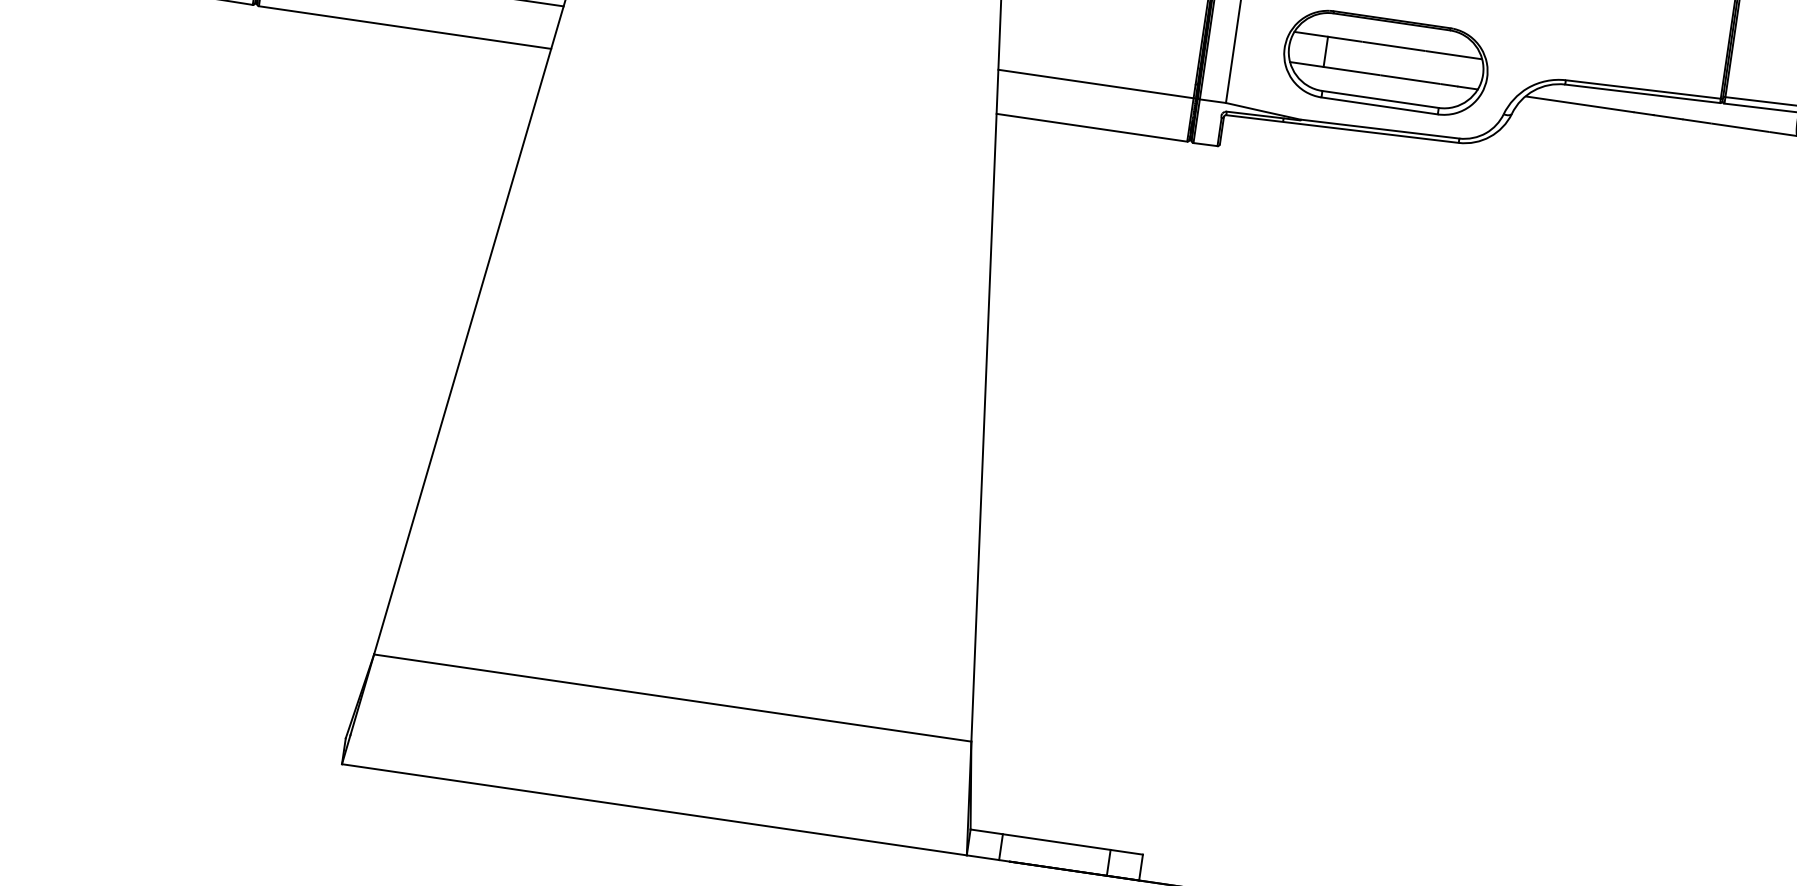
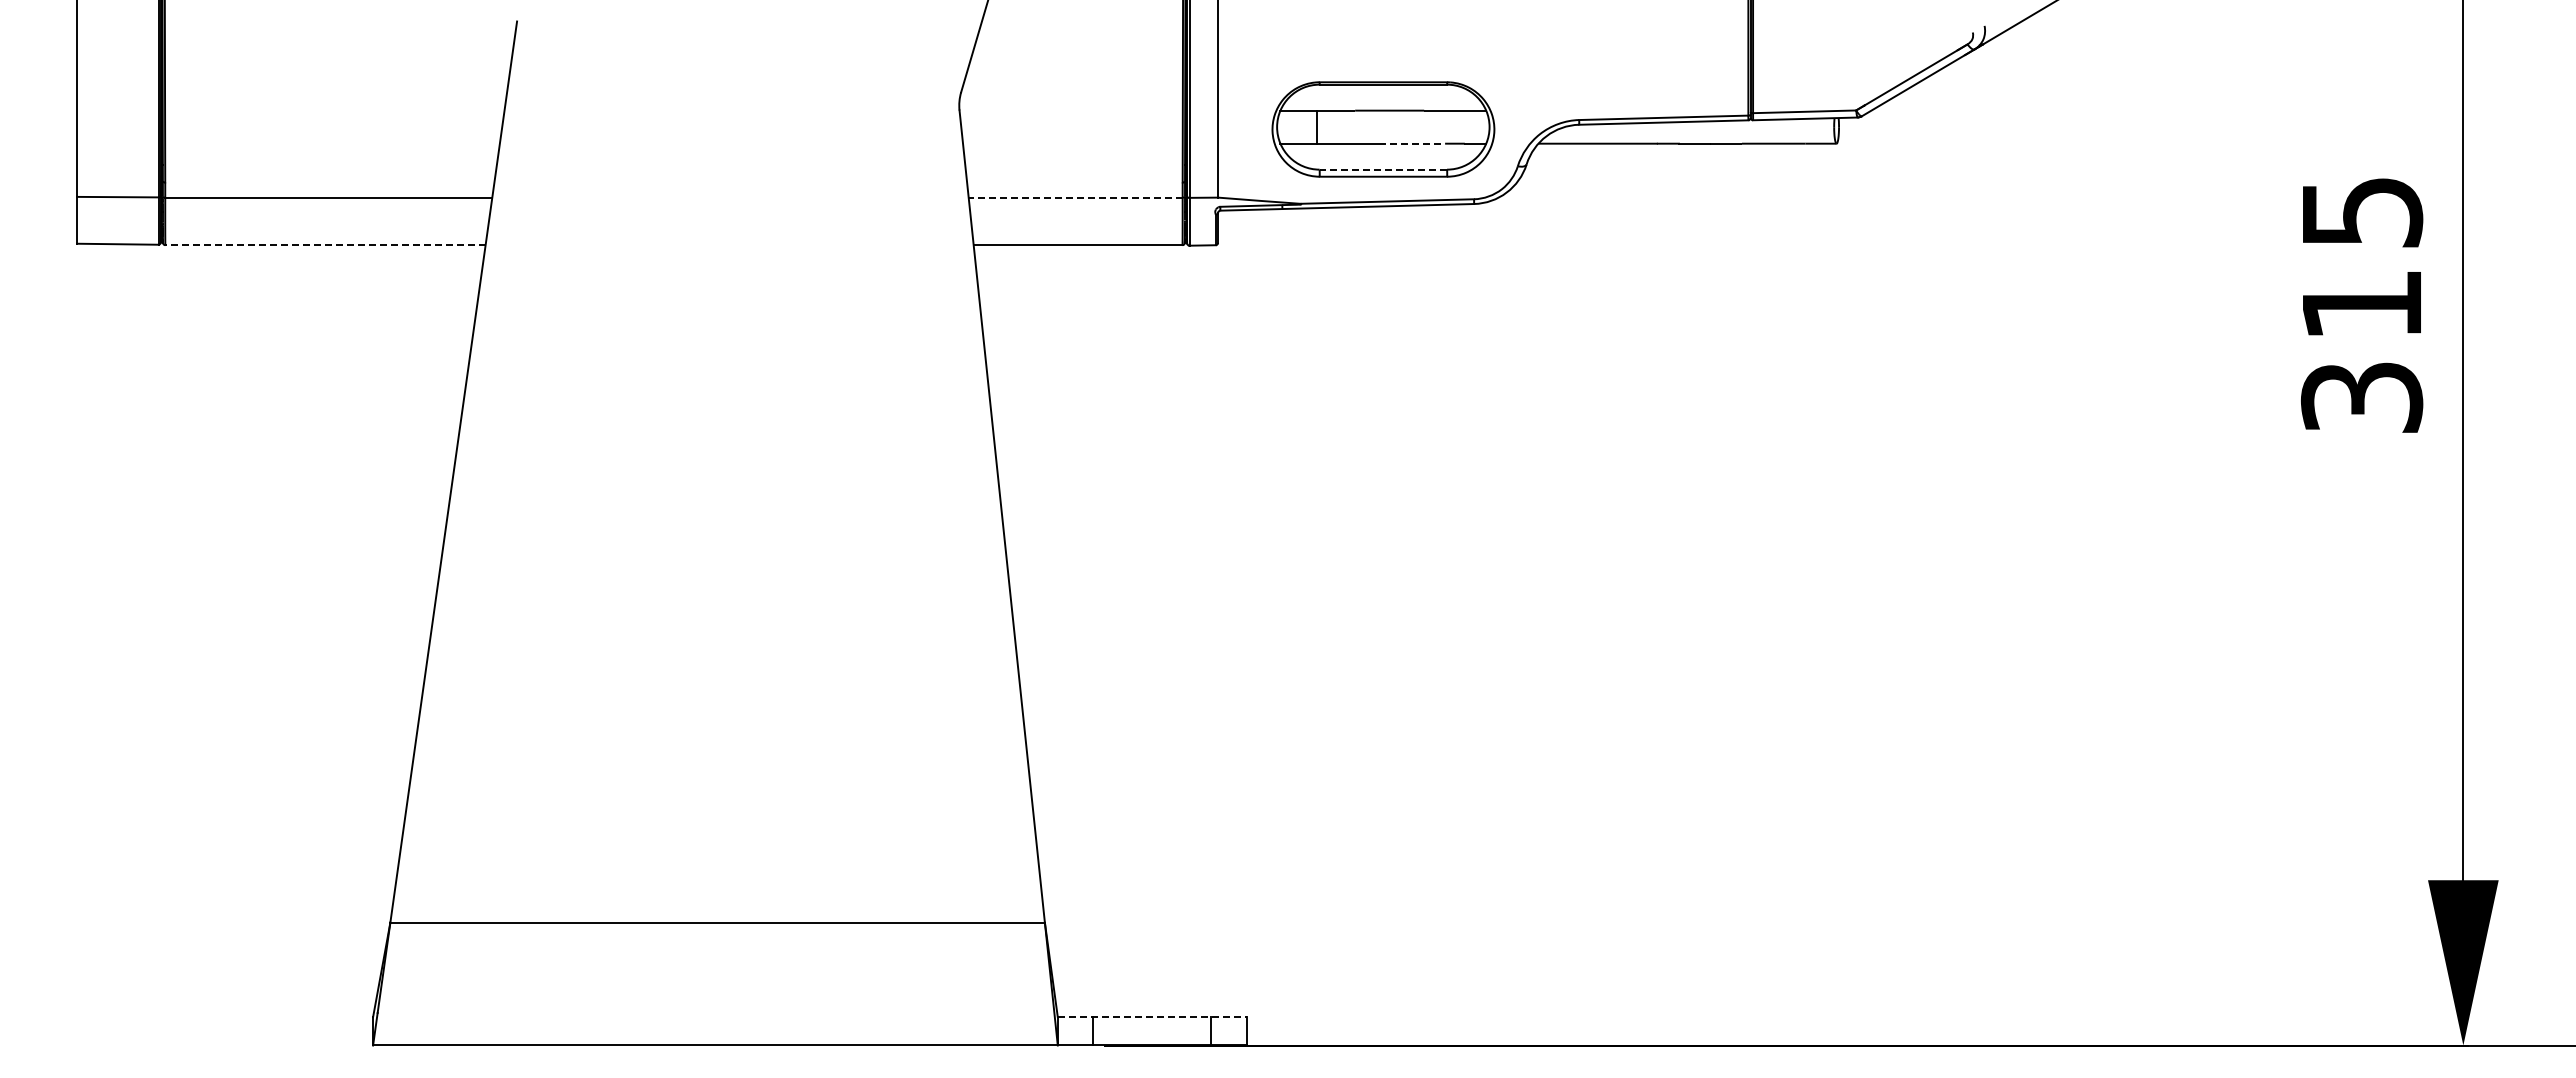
line: (405, 27) -> (325, 245), solid -> dashed
line: (1410, 79) -> (1412, 143), solid -> dashed
line: (1095, 83) -> (1075, 197), solid -> dashed
line: (1380, 99) -> (1383, 169), solid -> dashed
line: (1056, 842) -> (1152, 1017), solid -> dashed

